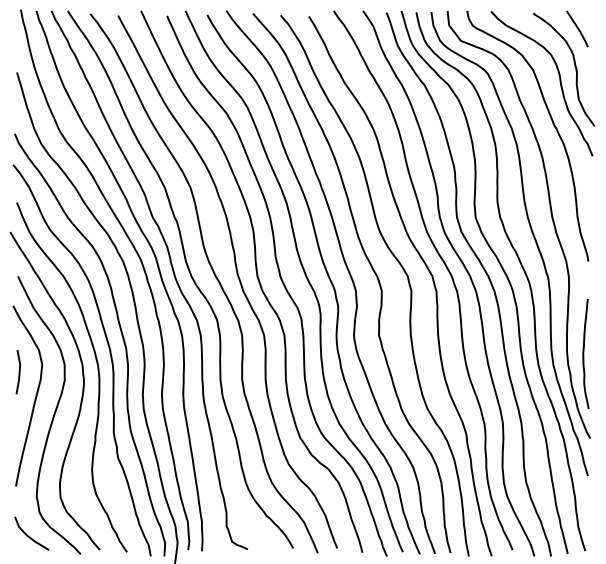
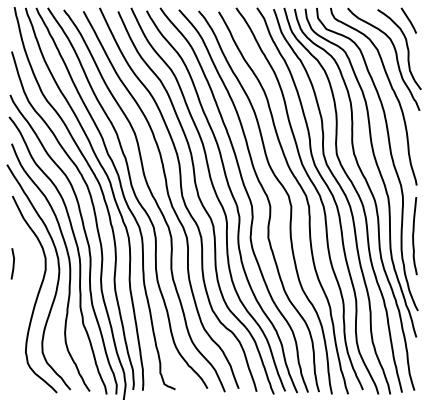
curve: (584, 353) -> (413, 235), moved
curve: (35, 395) -> (24, 280), removed
curve: (30, 536) -> (21, 380), removed

